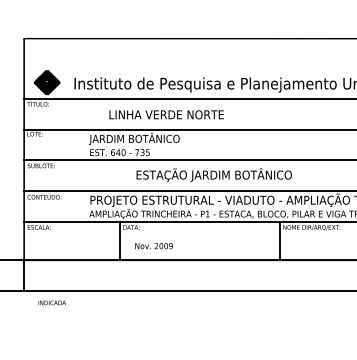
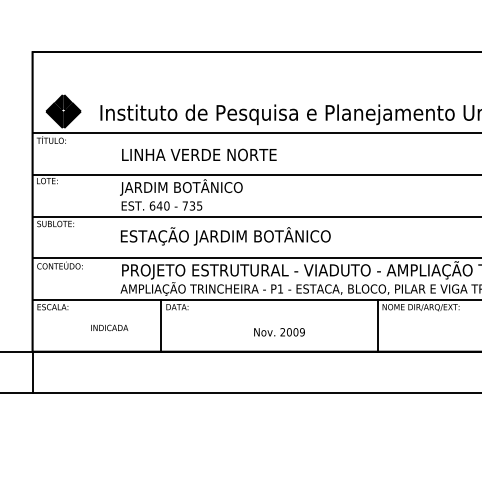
text: (166, 114) -> (199, 154), moved
text: (213, 174) -> (224, 235), moved
text: (153, 246) -> (278, 332), moved
text: (51, 302) -> (108, 327), moved

